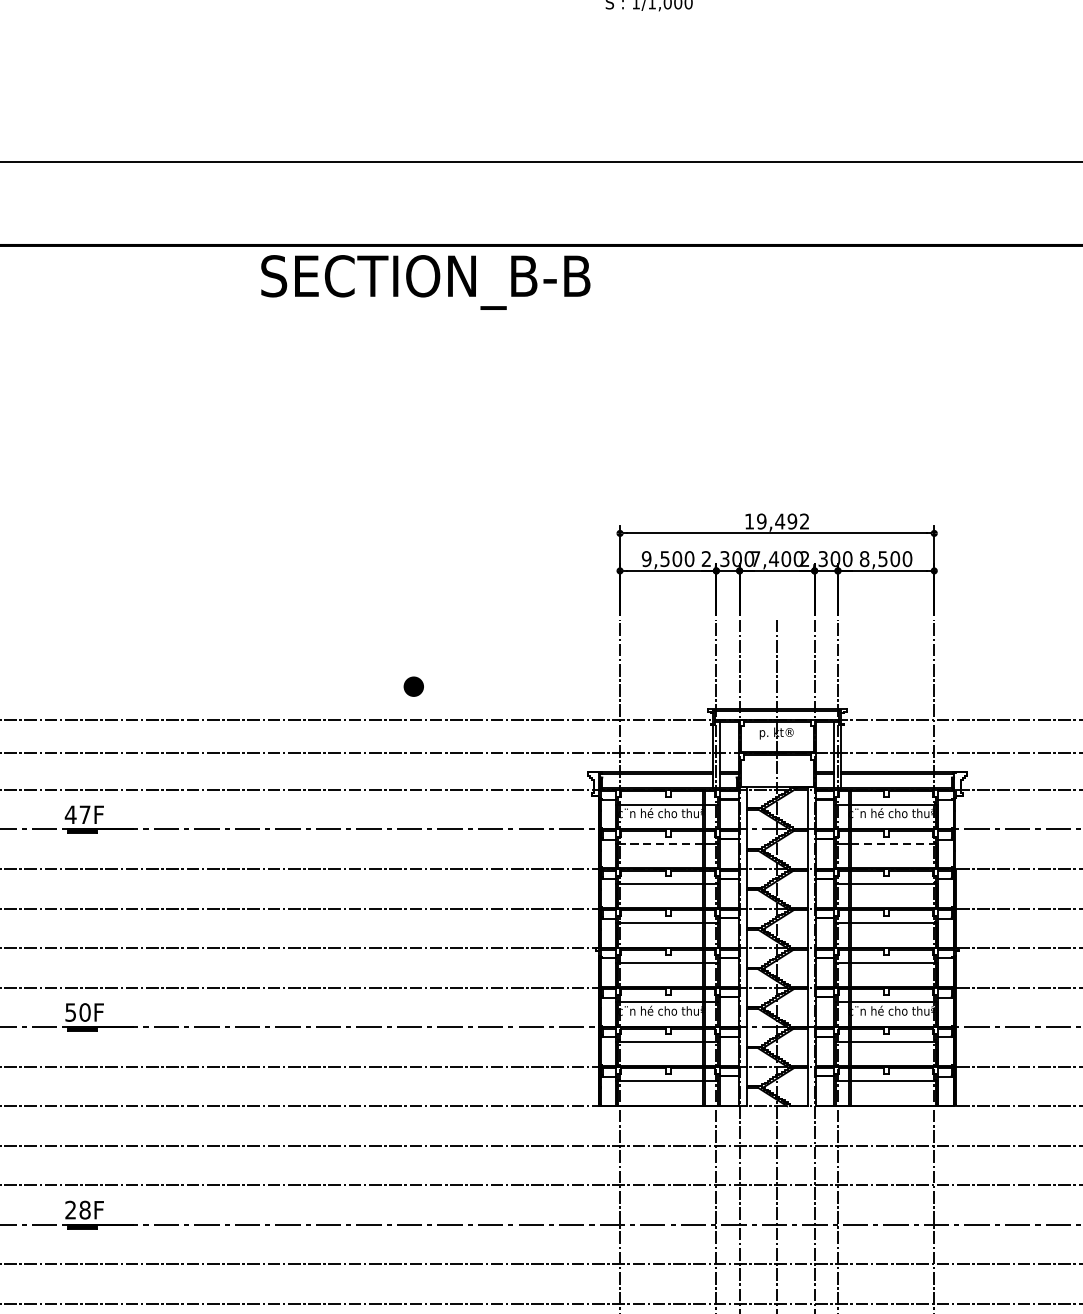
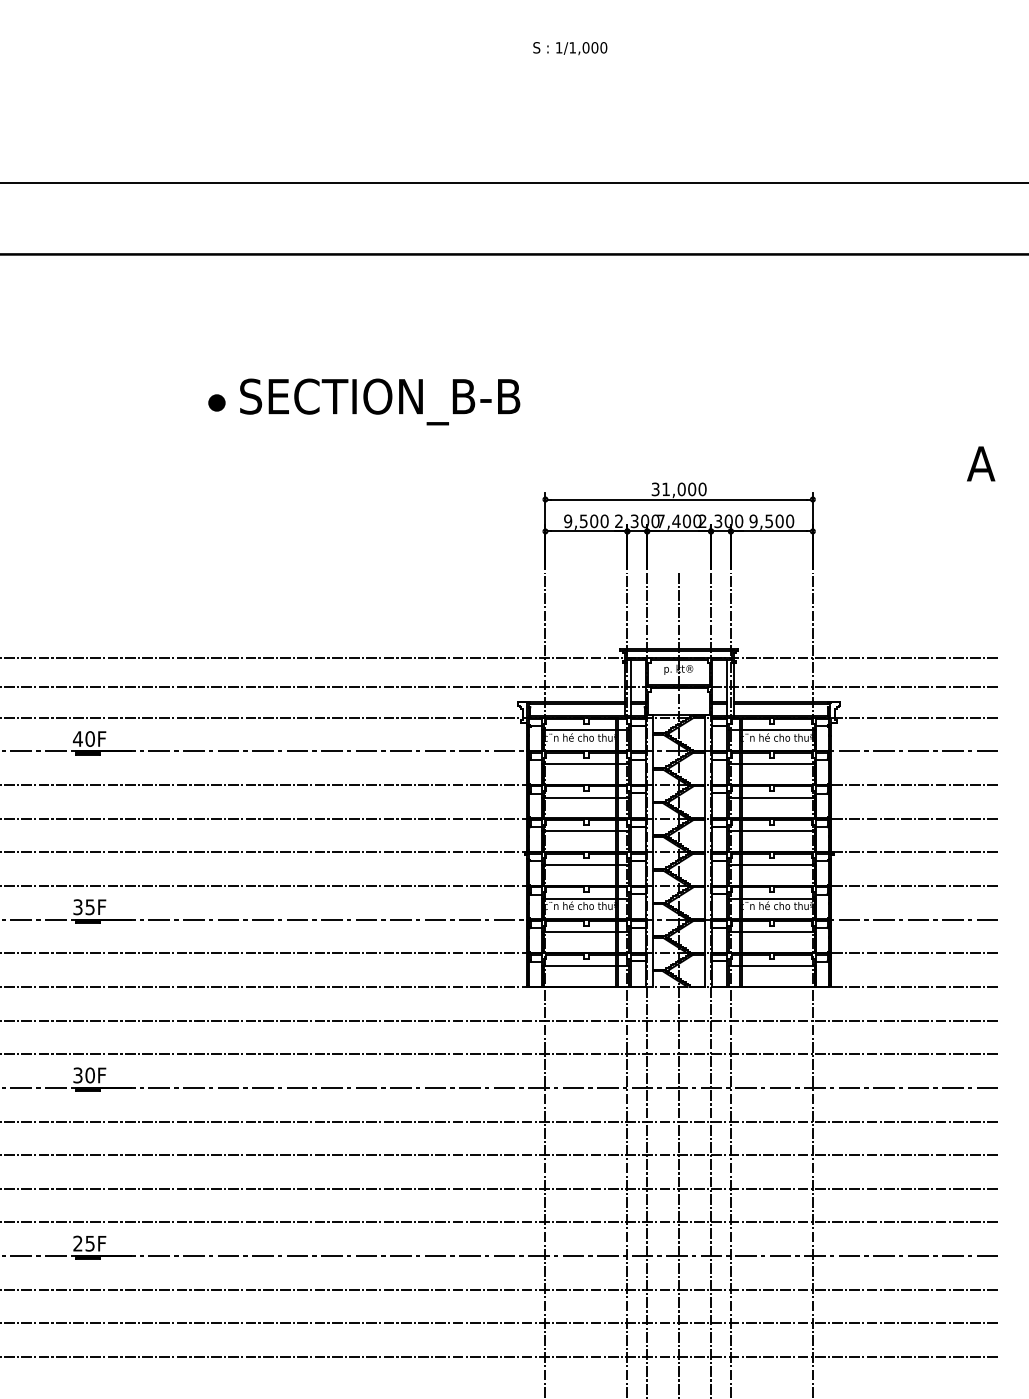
text: (426, 281) -> (380, 401), moved
text: (776, 521) -> (678, 489), 19,492 -> 31,000
text: (864, 559) -> (753, 521), 8,500 -> 9,500
part: (413, 686) -> (216, 402), moved
text: (84, 814) -> (89, 738), 47F -> 40F
line: (661, 843) -> (580, 763), dashed -> solid
line: (892, 843) -> (777, 763), dashed -> solid
text: (77, 1012) -> (83, 907), 50F -> 35F
text: (77, 1210) -> (83, 1075), 28F -> 30F

